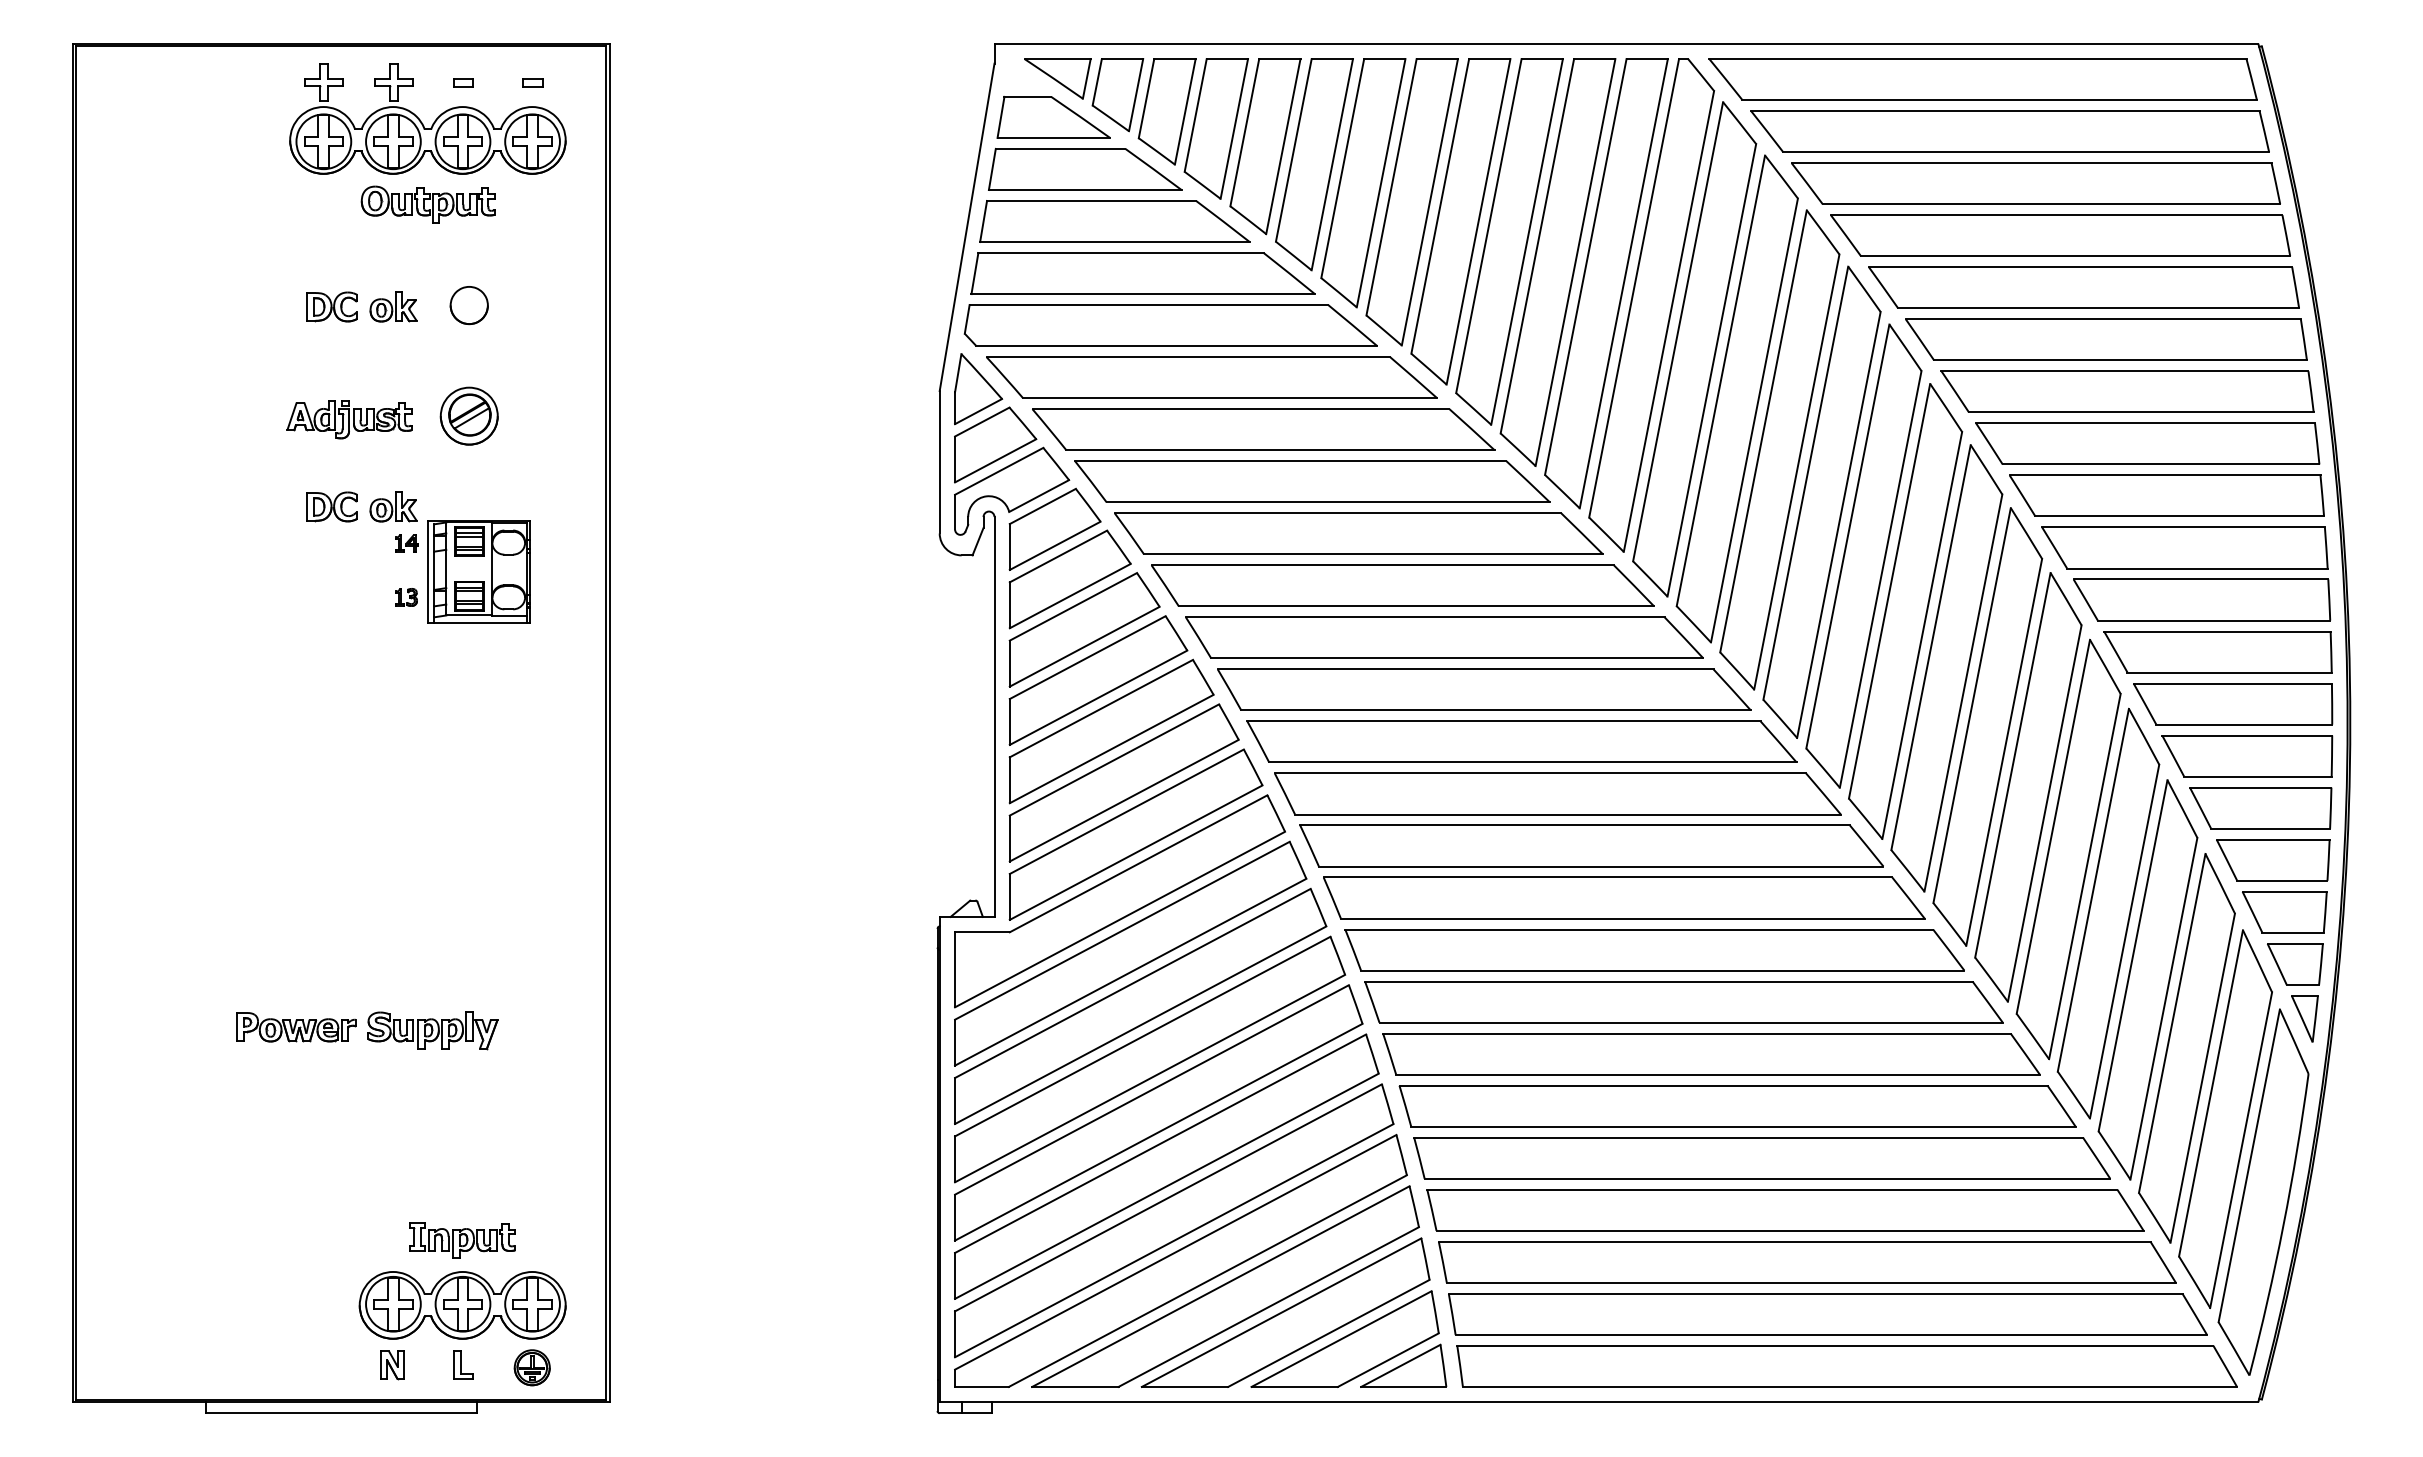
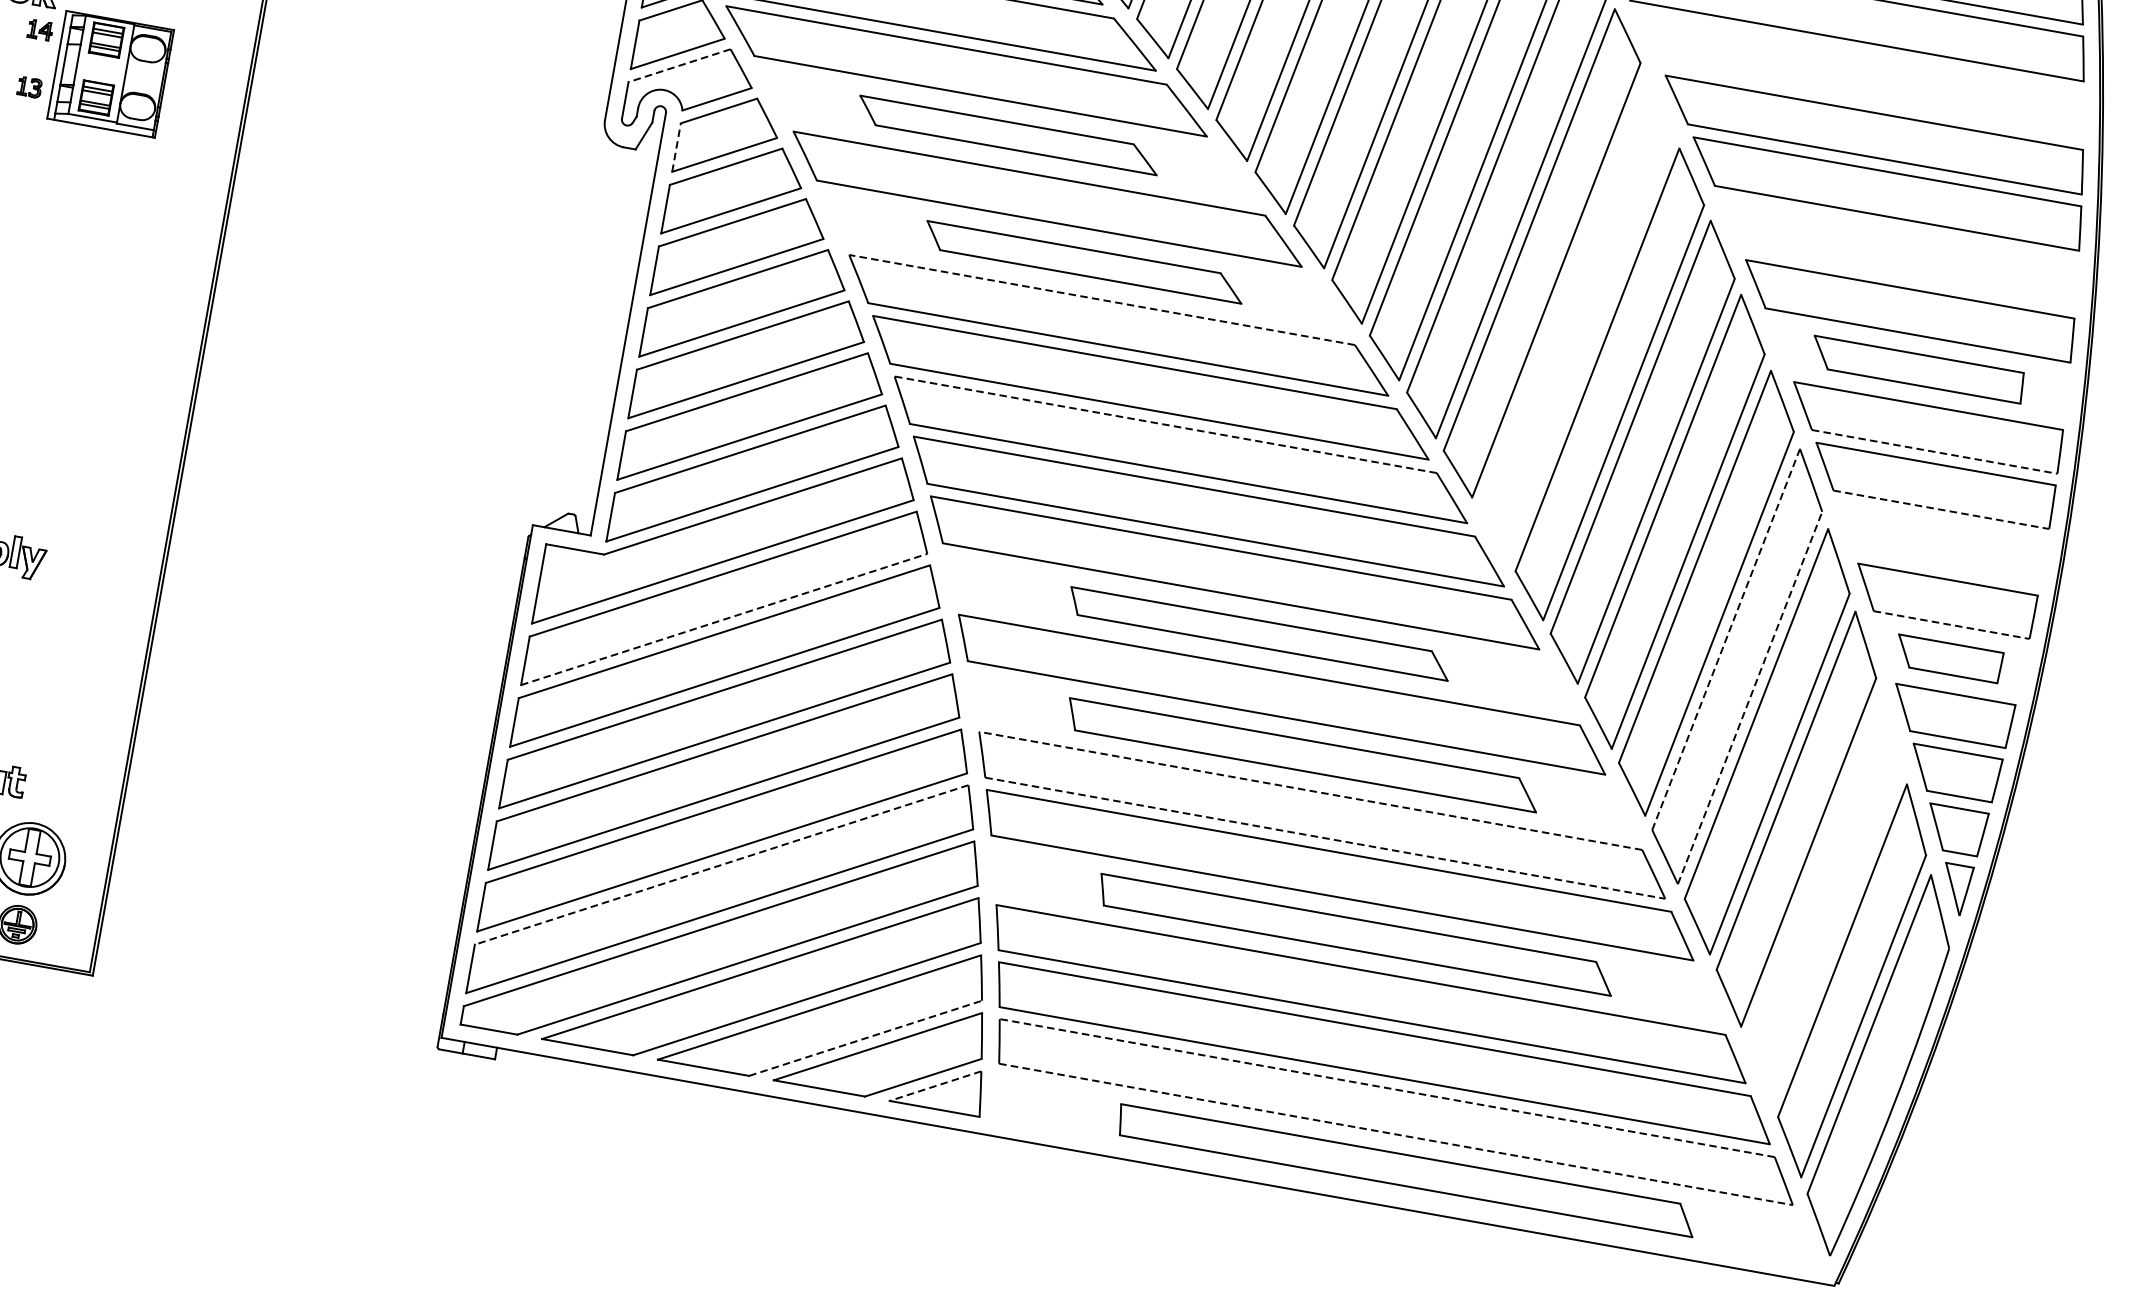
part: (2083, 287) -> (1859, 75), removed
part: (2147, 443) -> (1897, 252), removed
line: (999, 471) -> (679, 65), solid -> dashed
part: (1312, 481) -> (1008, 135), size x0.6
line: (1009, 547) -> (676, 148), solid -> dashed
part: (2184, 547) -> (1917, 369), size x0.7
part: (1863, 555) -> (1576, 317), removed
part: (1402, 585) -> (1084, 262), size x0.6
line: (1424, 617) -> (1101, 300), solid -> dashed
line: (2214, 620) -> (1935, 451), solid -> dashed
line: (2230, 672) -> (1942, 509), solid -> dashed
part: (2233, 704) -> (1939, 544), removed
line: (1504, 721) -> (1166, 425), solid -> dashed
line: (2257, 776) -> (1951, 624), solid -> dashed
part: (2260, 808) -> (1948, 659), size x0.7
line: (2053, 826) -> (1726, 639), solid -> dashed
line: (2085, 876) -> (1750, 698), solid -> dashed
part: (1624, 897) -> (1259, 633), size x0.6
line: (1130, 972) -> (723, 619), solid -> dashed
part: (1683, 1002) -> (1302, 755), size x0.7
line: (1696, 1033) -> (1310, 790), solid -> dashed
part: (2186, 1048) -> (1825, 898), removed
line: (1718, 1074) -> (1325, 838), solid -> dashed
part: (1761, 1158) -> (1355, 934), size x0.7
line: (1168, 1197) -> (721, 864), solid -> dashed
line: (1815, 1293) -> (1387, 1087), solid -> dashed
line: (1329, 1333) -> (866, 1038), solid -> dashed
line: (1831, 1334) -> (1396, 1134), solid -> dashed
line: (1400, 1365) -> (935, 1085), solid -> dashed
part: (1846, 1366) -> (1406, 1170), size x0.7

